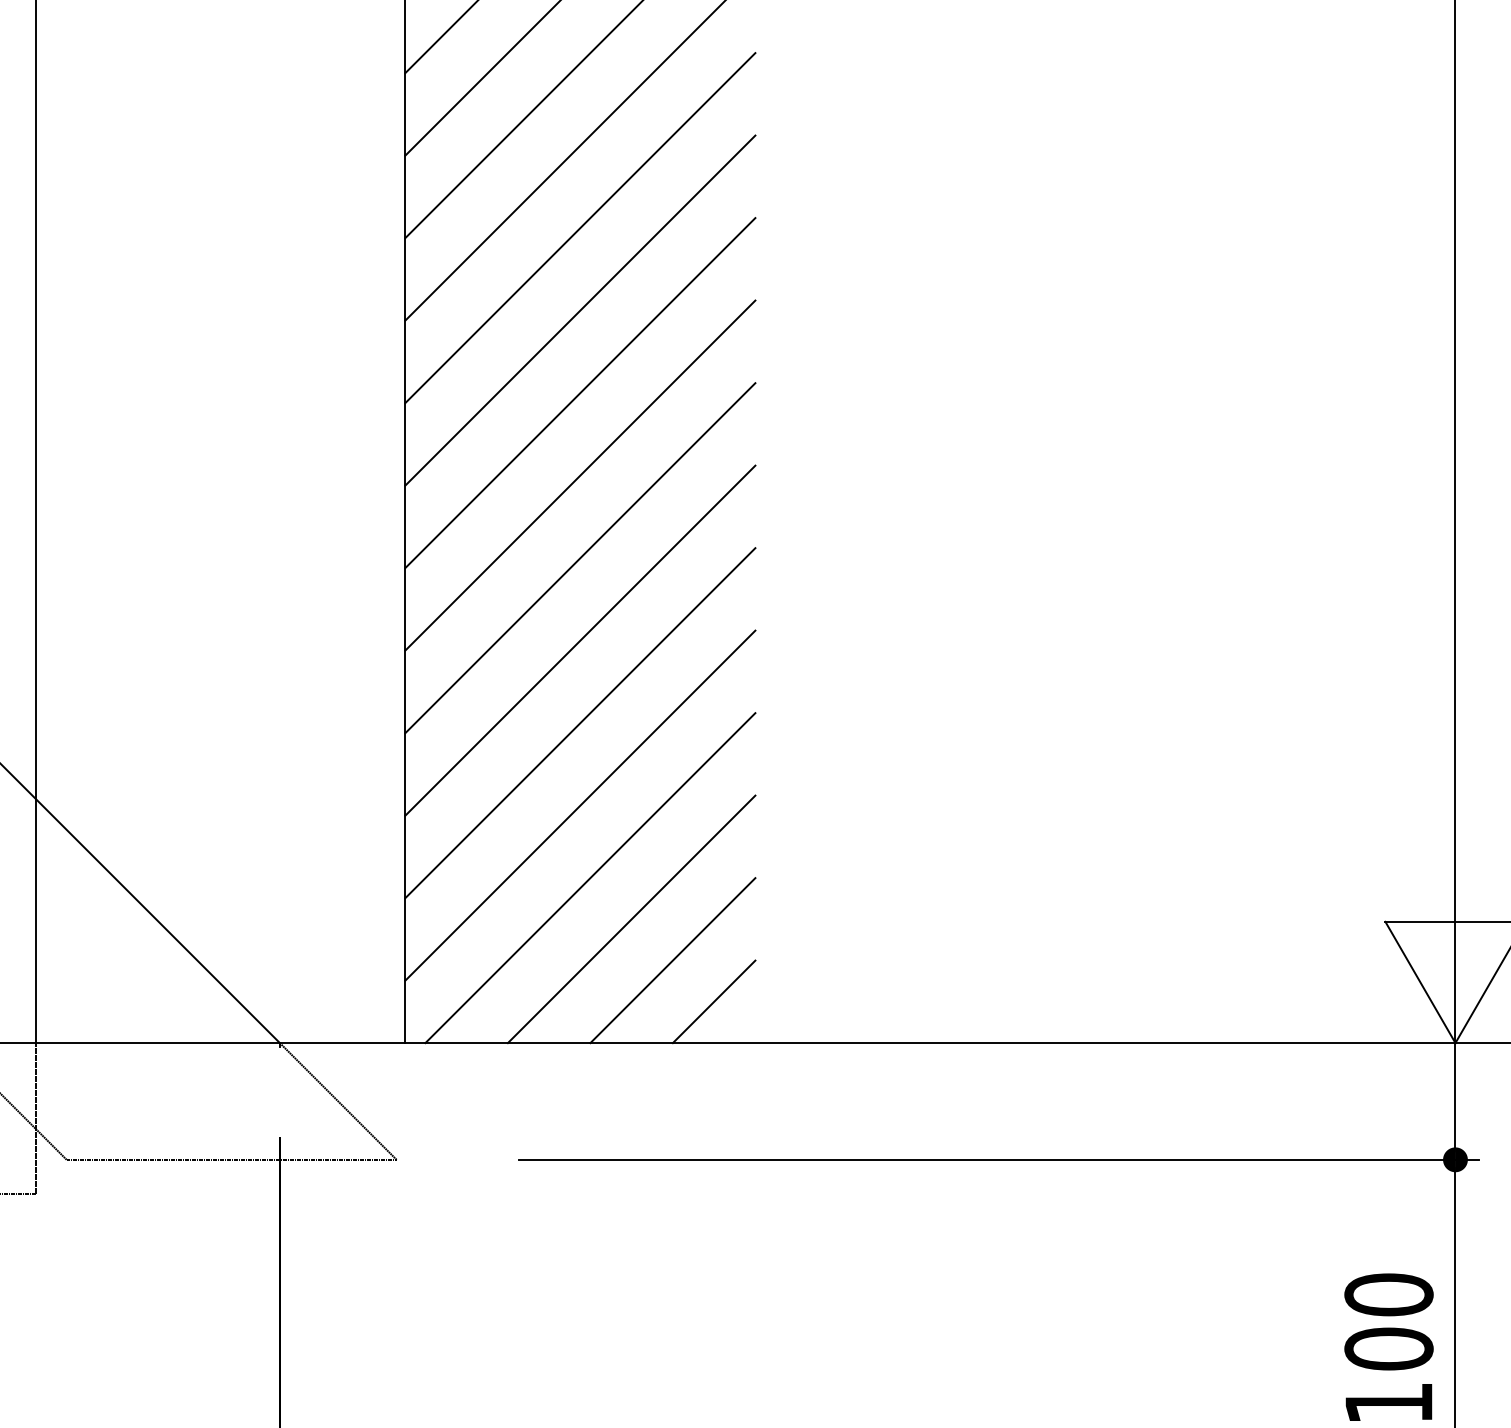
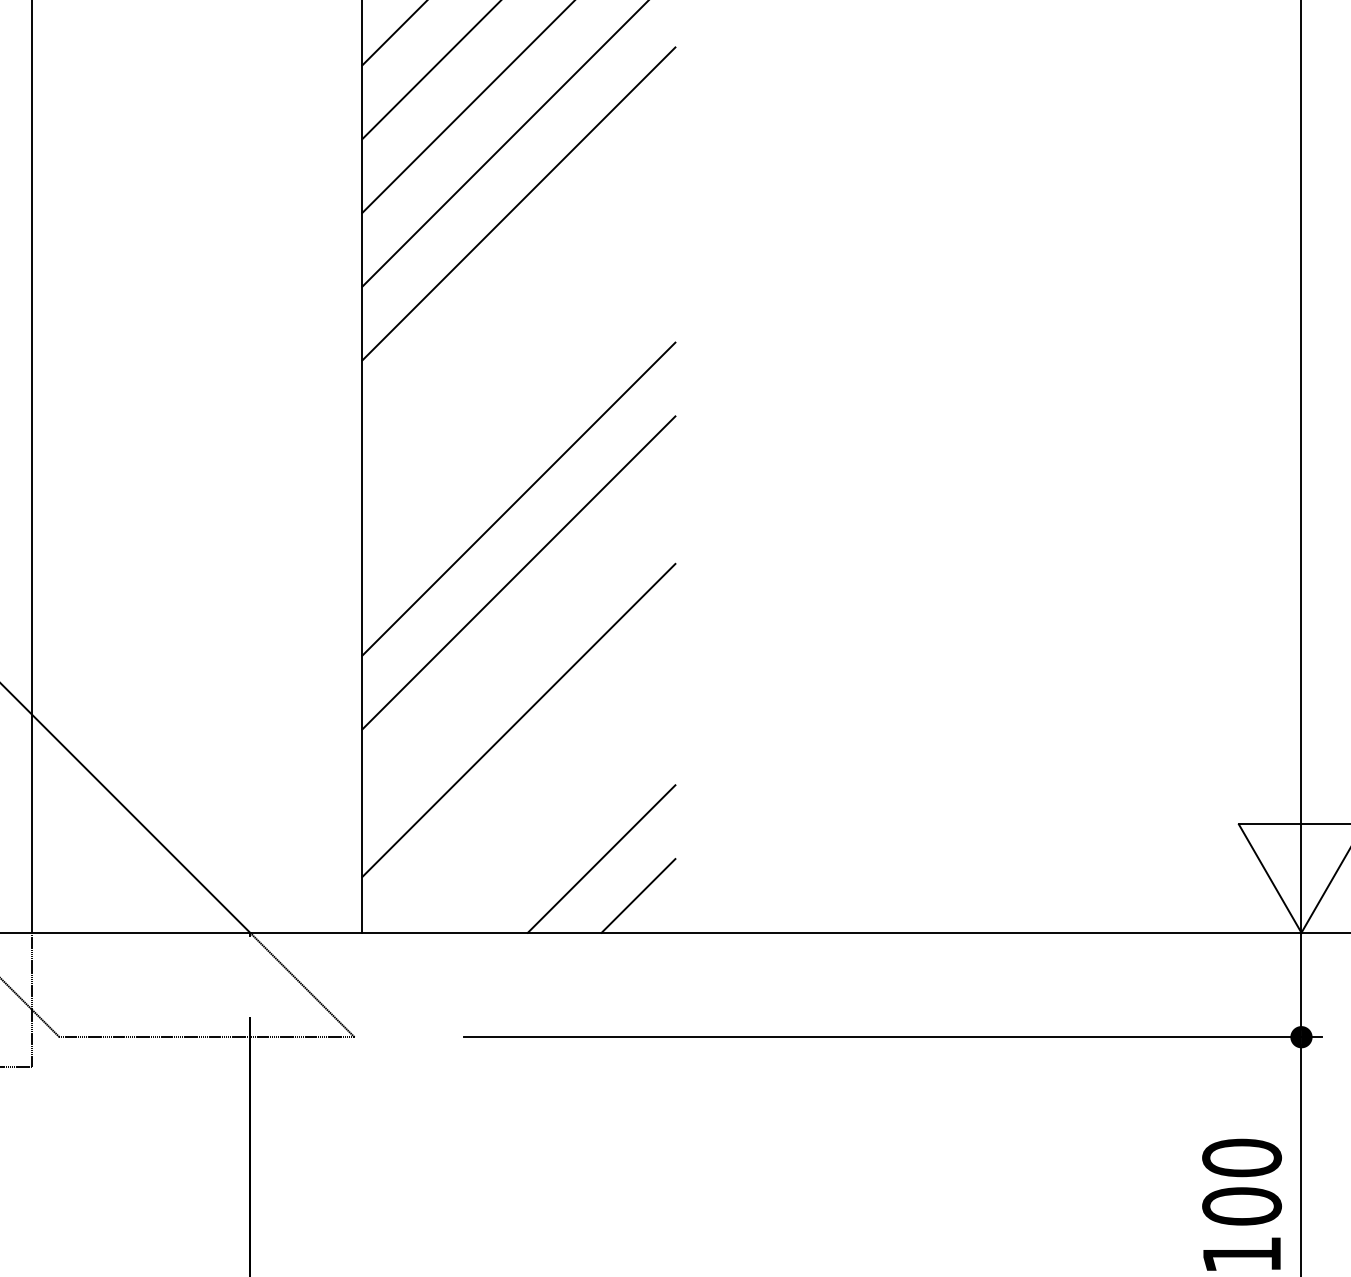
line: (580, 310) -> (518, 277), removed
line: (580, 393) -> (518, 351), removed
line: (580, 475) -> (518, 425), removed
line: (580, 723) -> (518, 646), removed
line: (590, 878) -> (527, 785), removed
line: (631, 919) -> (564, 822), removed

